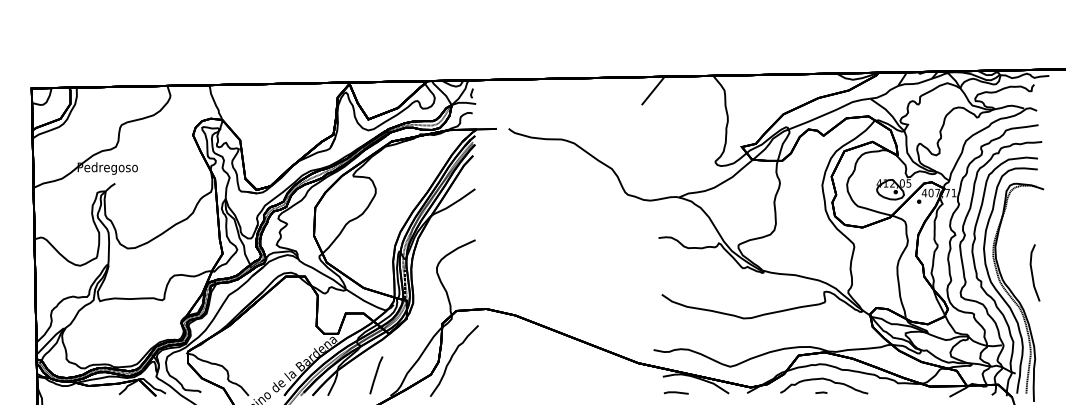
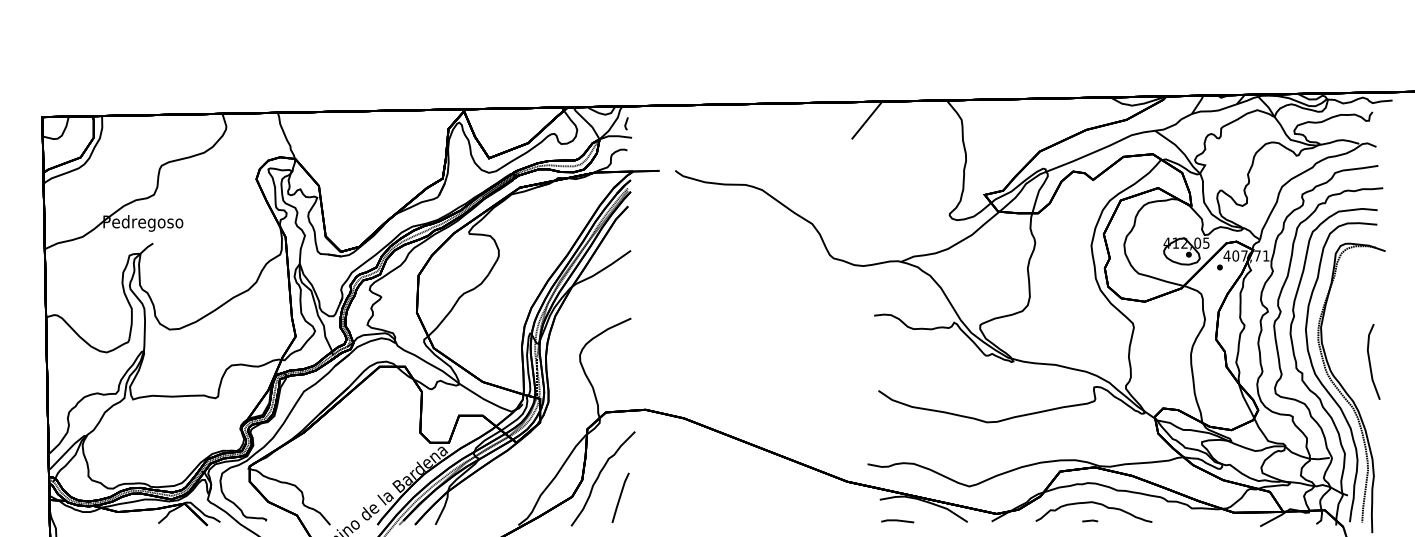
line: (376, 375) -> (620, 497), moved

